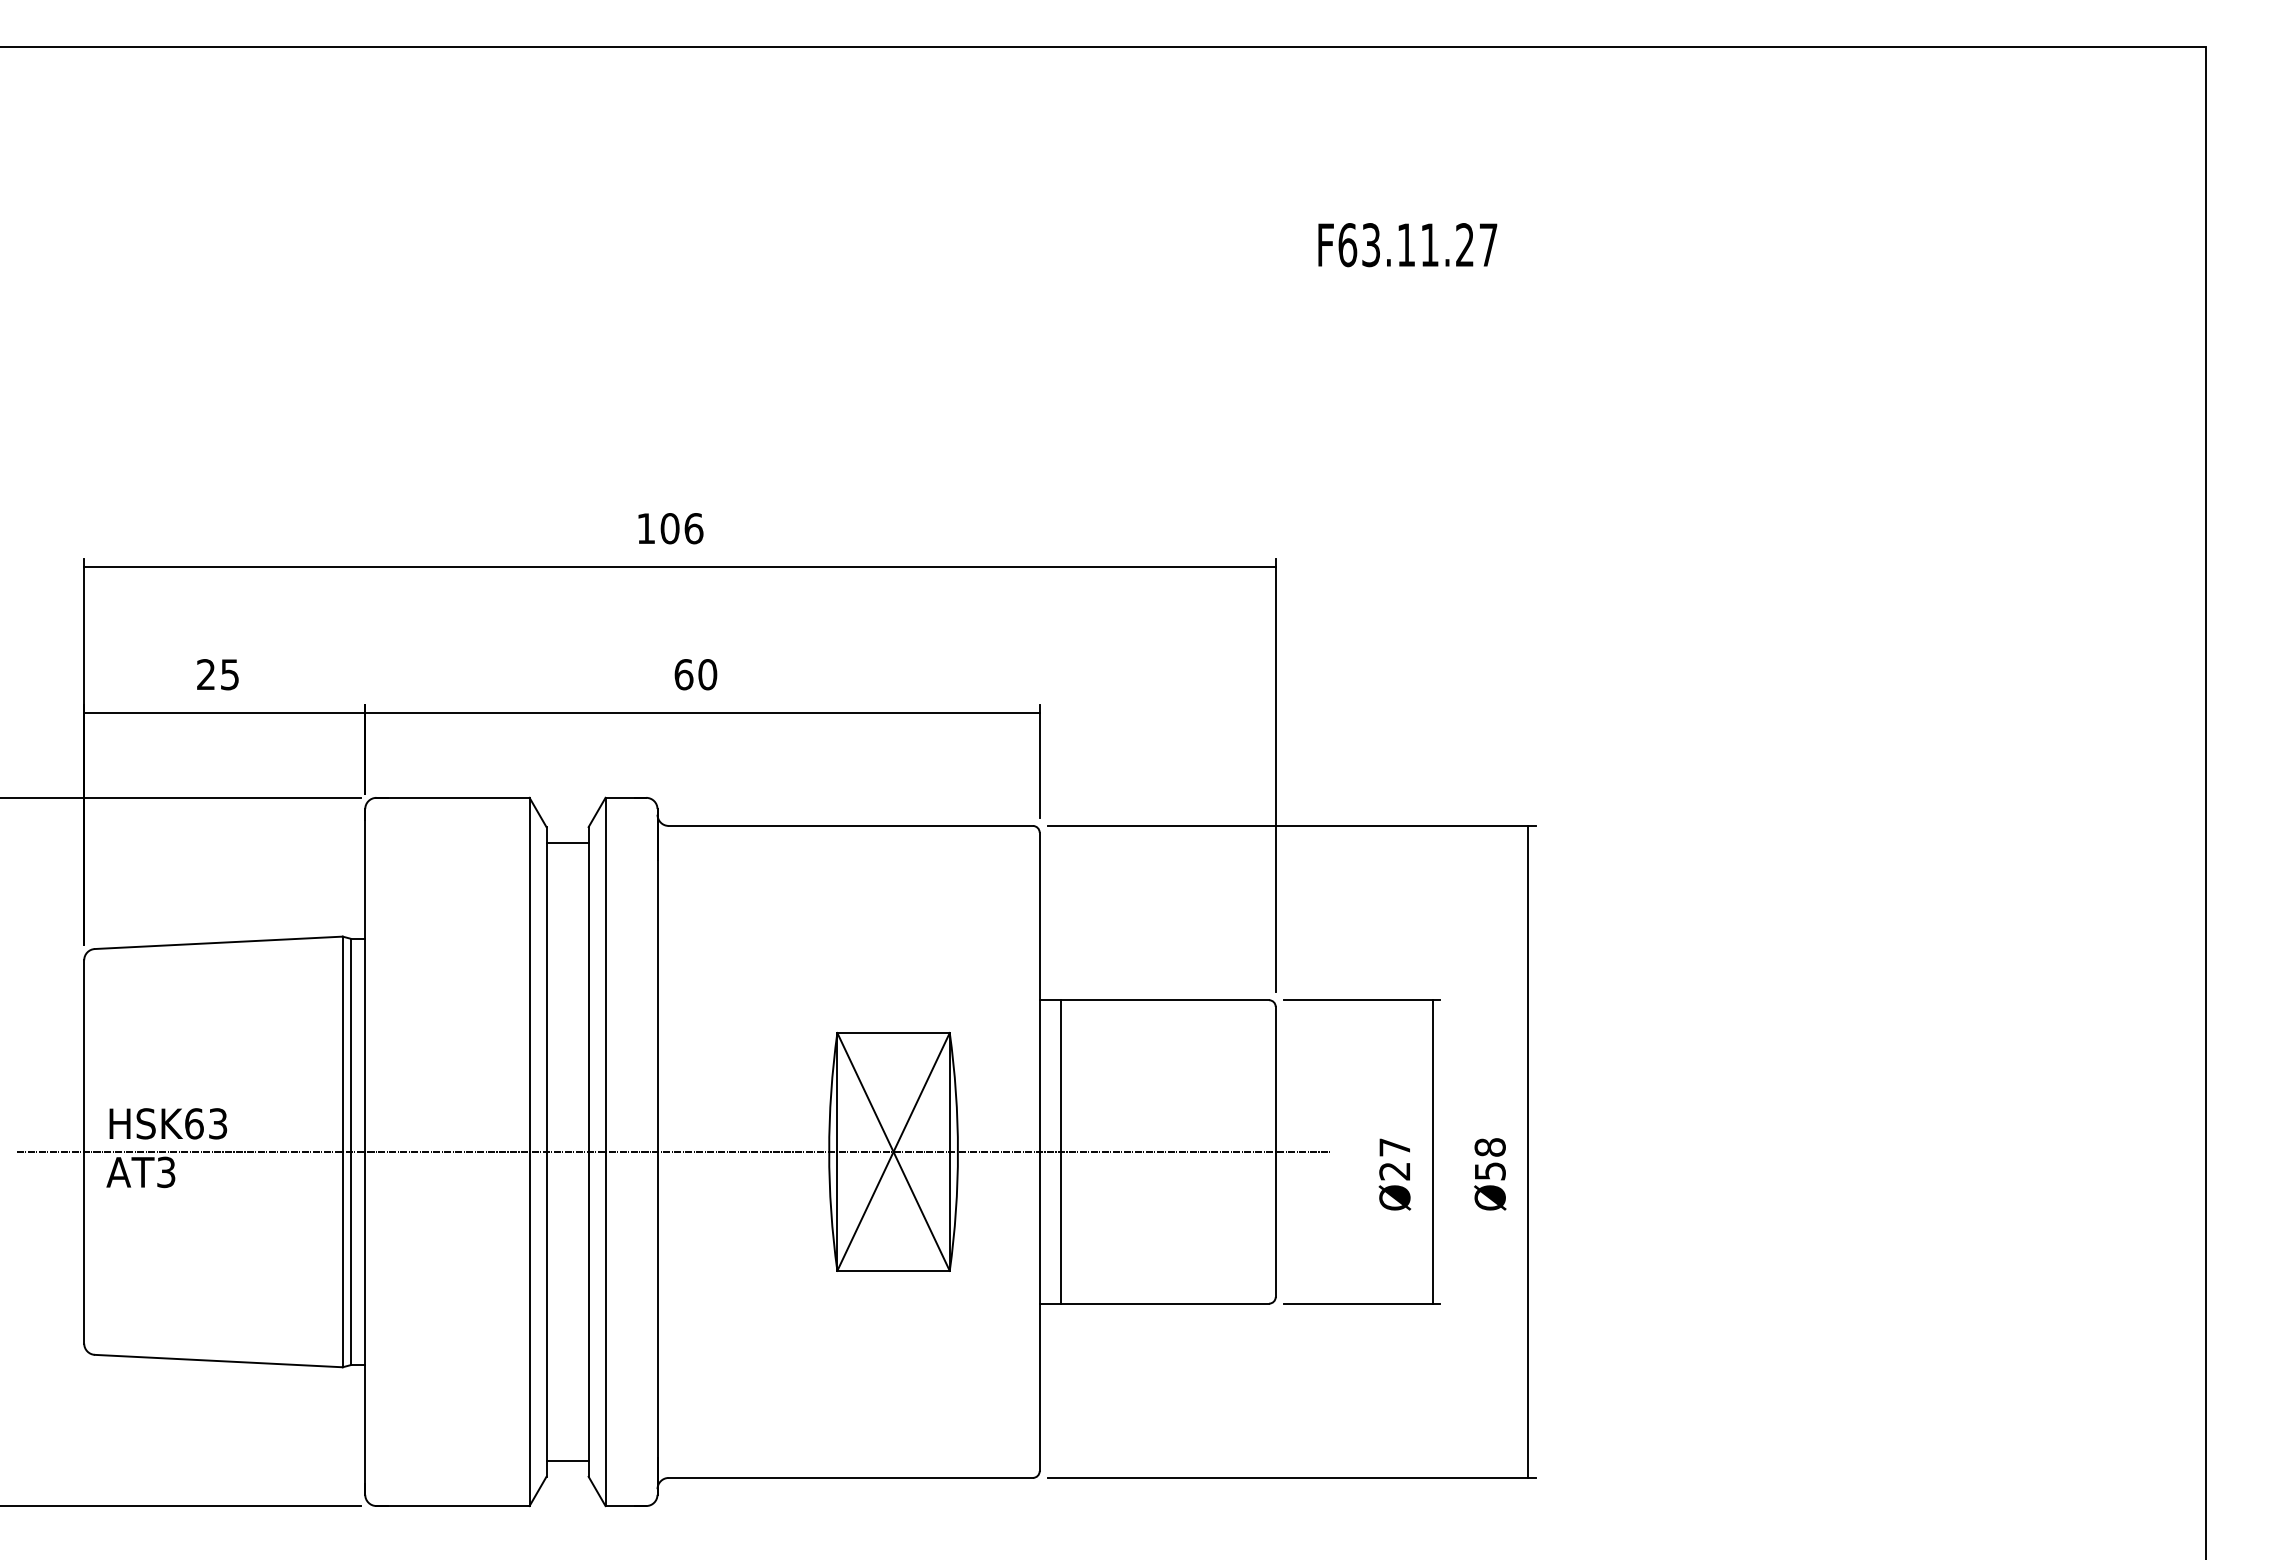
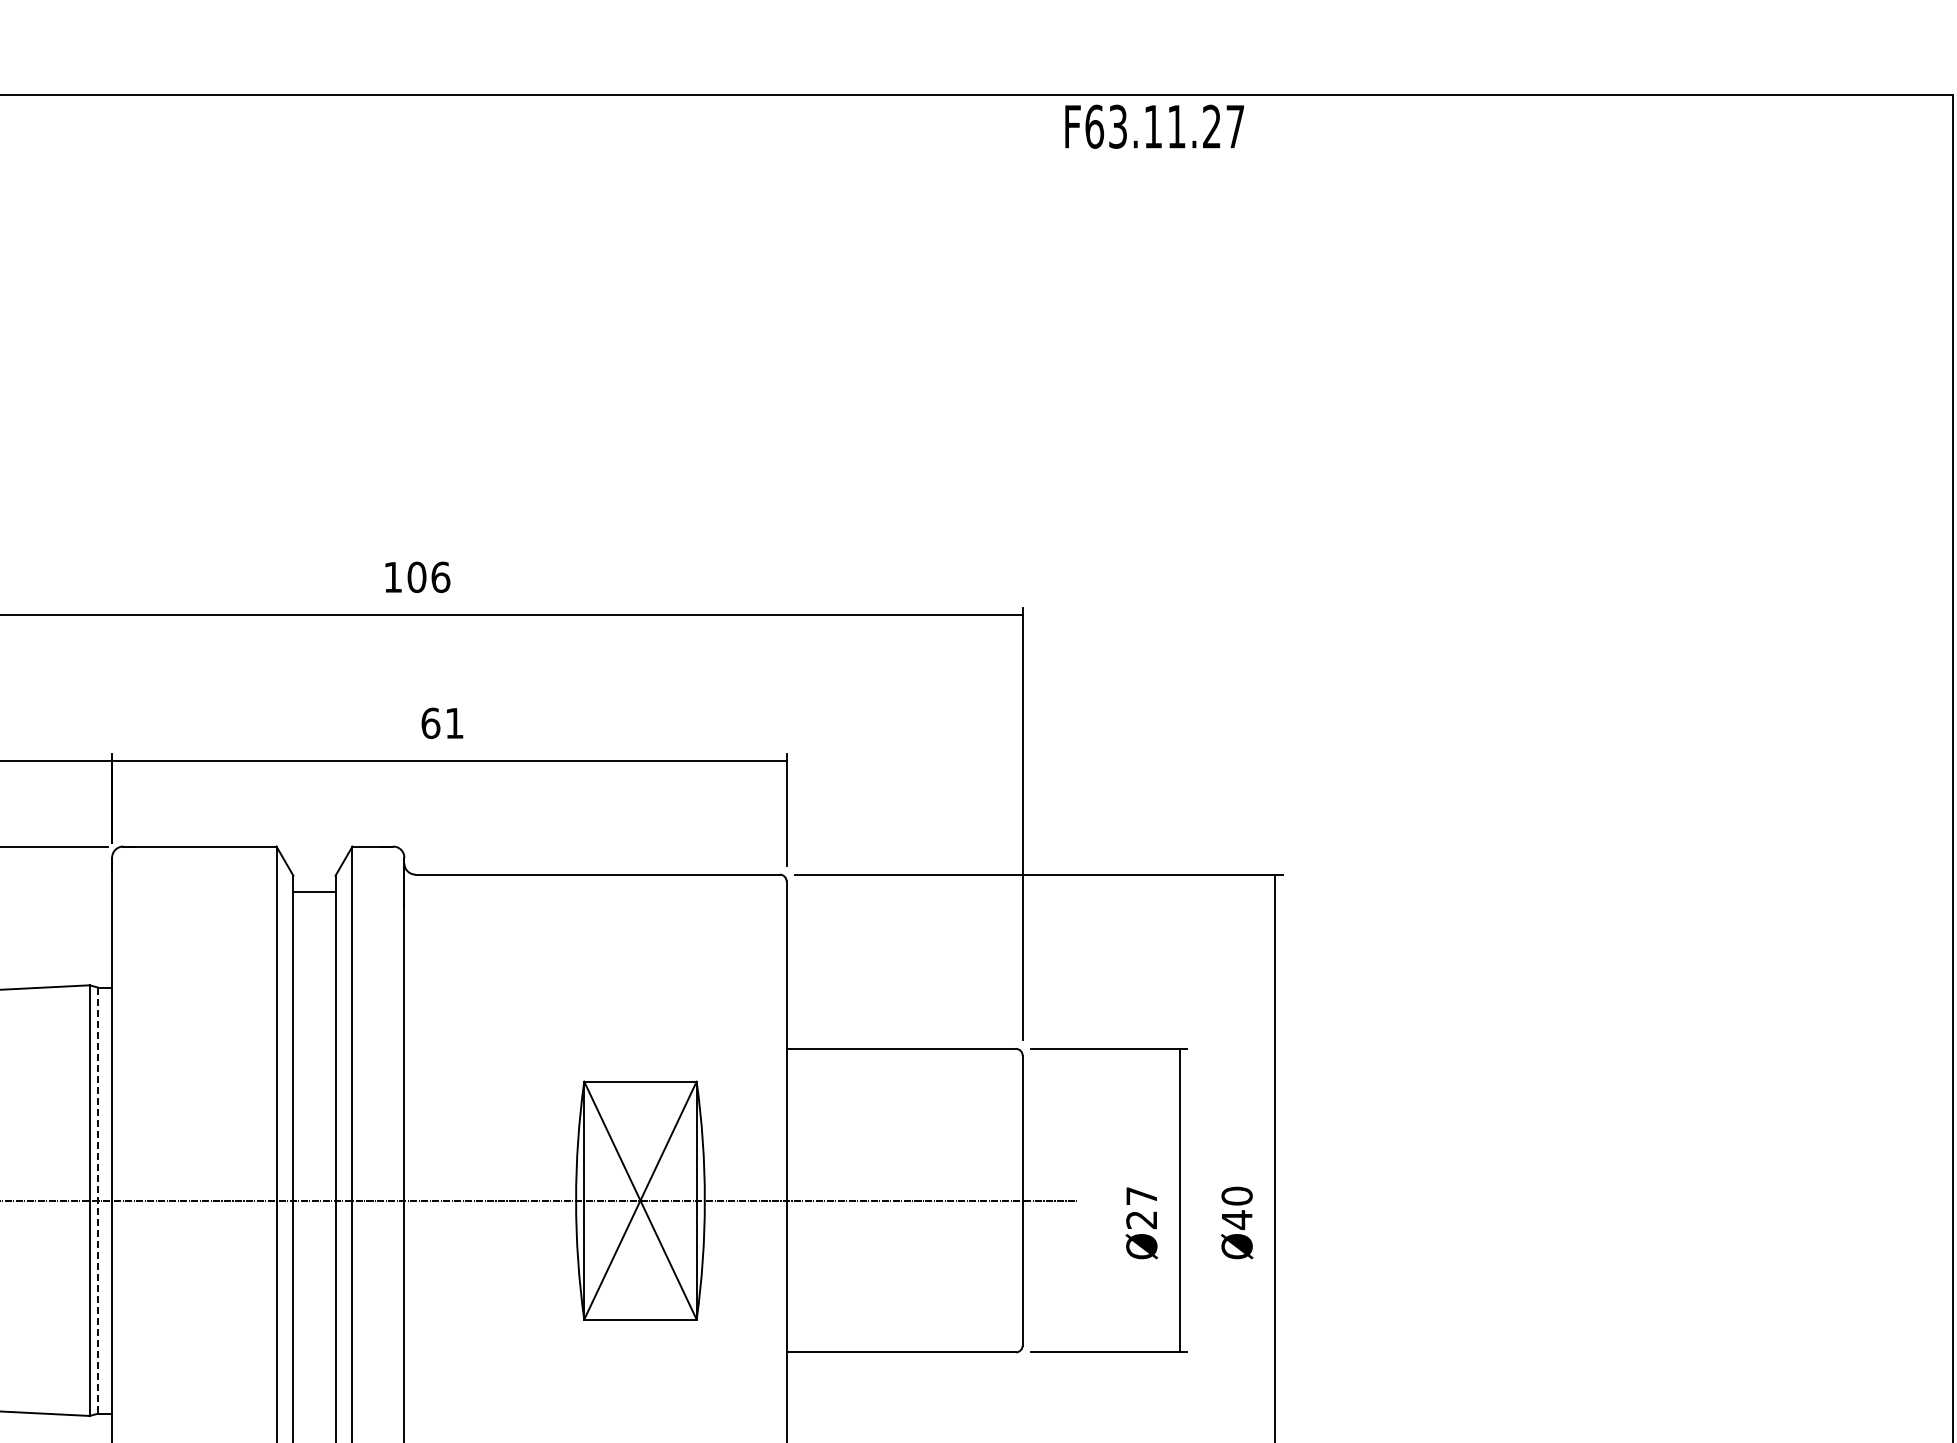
text: (1407, 245) -> (1154, 127), moved
text: (707, 674) -> (454, 723), 60 -> 61
line: (1061, 1151) -> (808, 1200), removed
line: (351, 1152) -> (98, 1201), solid -> dashed
text: (1489, 1159) -> (1236, 1208), Ø58 -> Ø40

